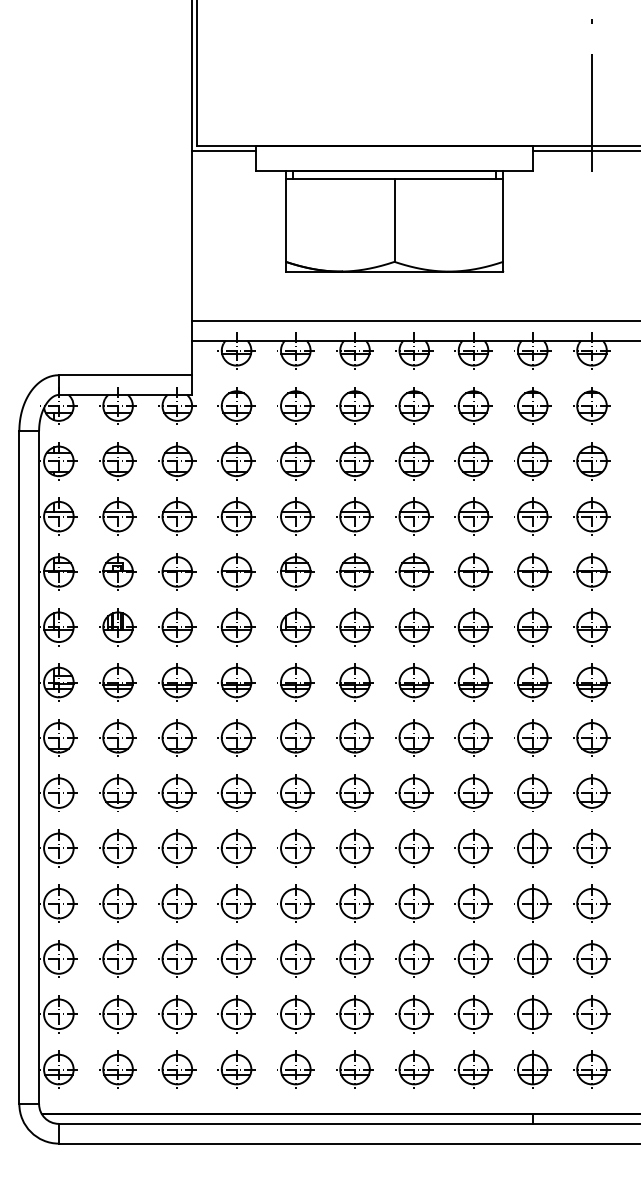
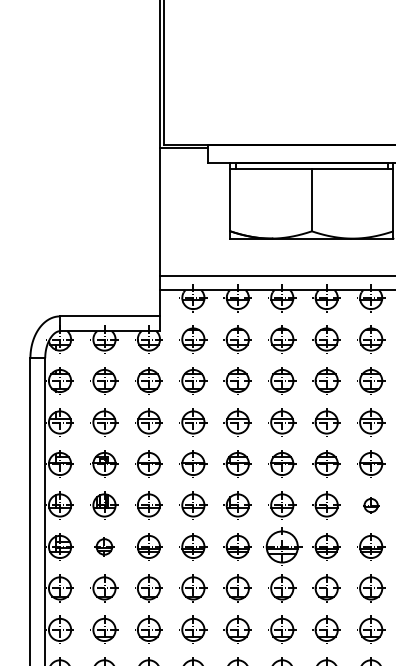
part: (473, 627) -> (371, 505), size x0.6
part: (117, 682) -> (104, 546), size x0.7
part: (354, 682) -> (281, 546), size x1.4

